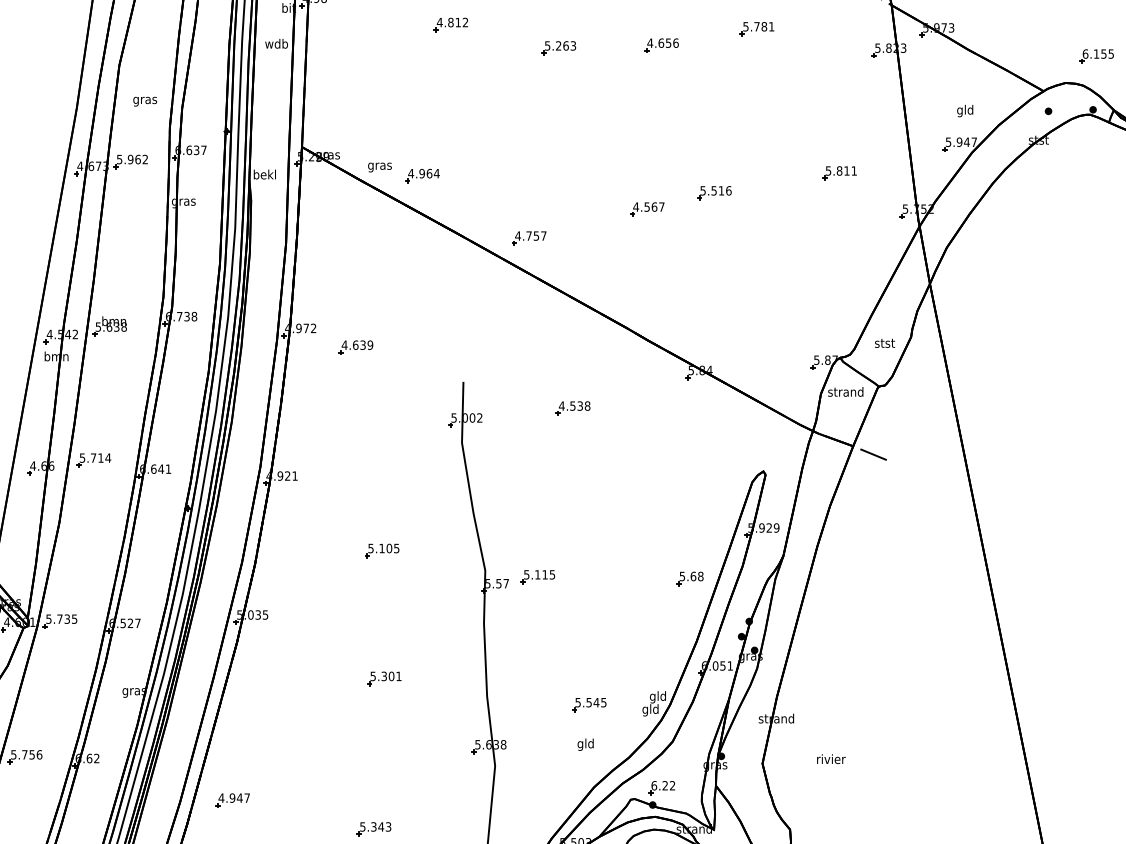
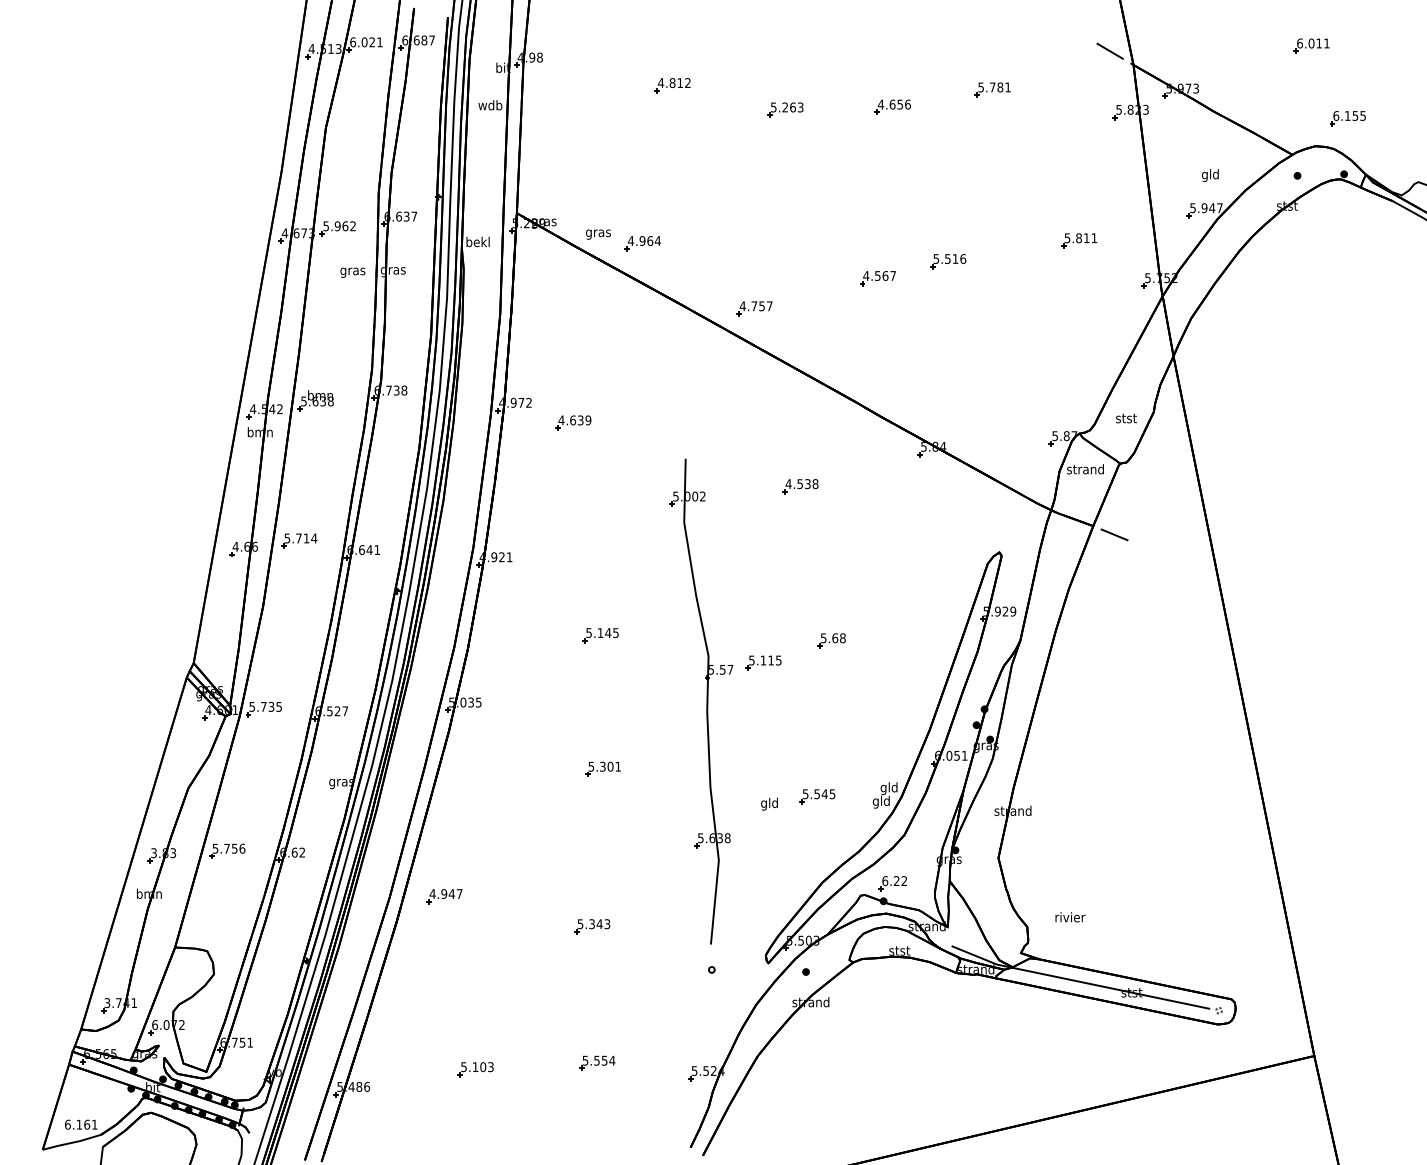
text: (144, 101) -> (352, 272), moved
text: (389, 548) -> (608, 633), 5.105 -> 5.145
part: (689, 578) -> (831, 640), moved
text: (585, 744) -> (769, 803), moved
text: (831, 759) -> (1070, 917), moved

